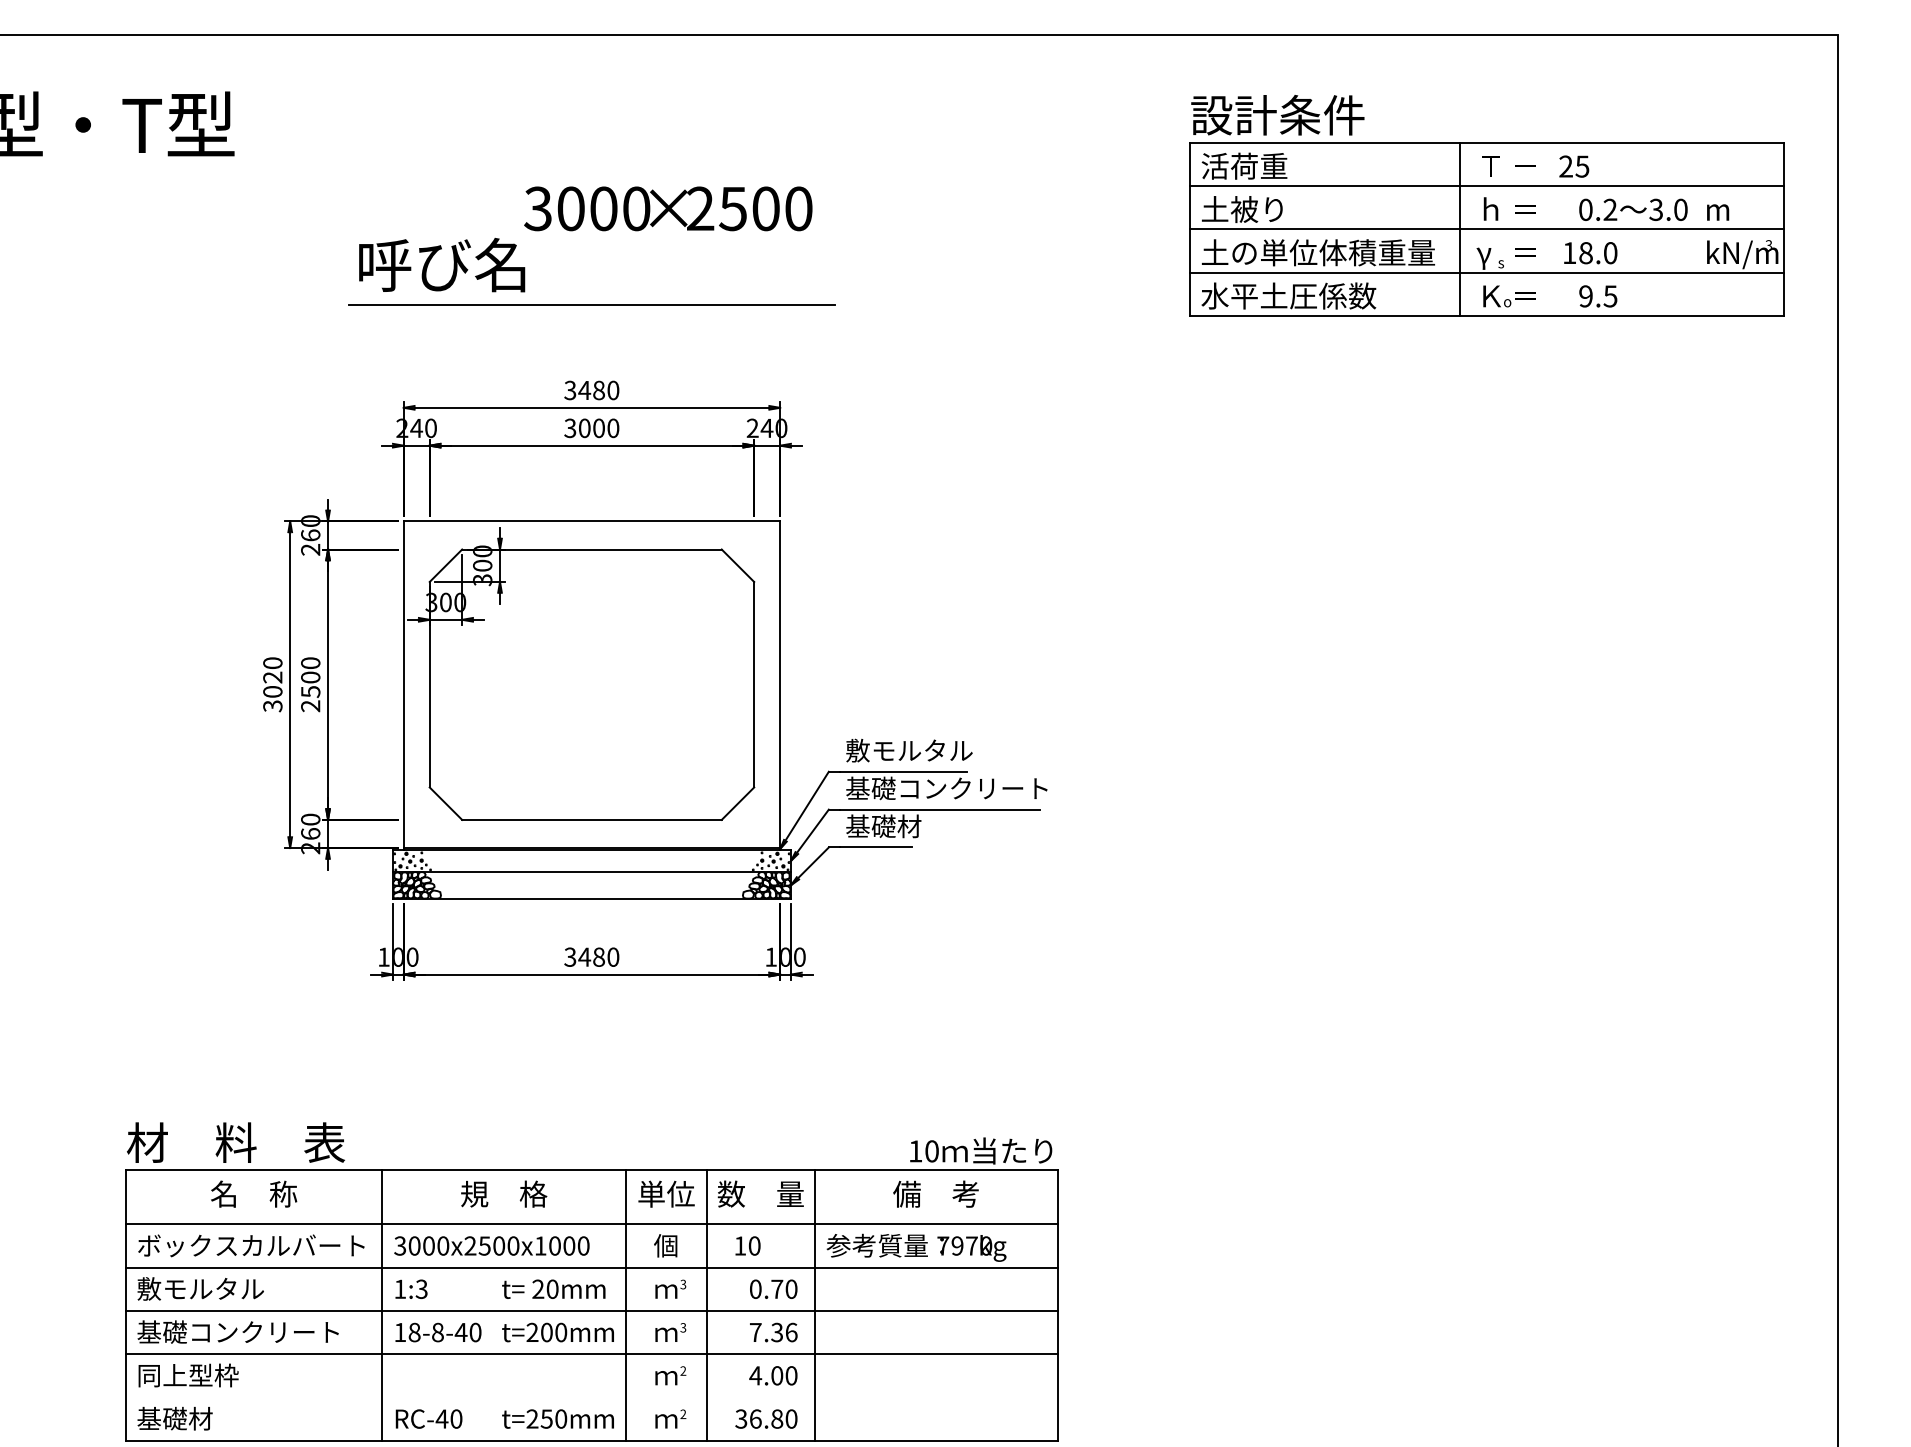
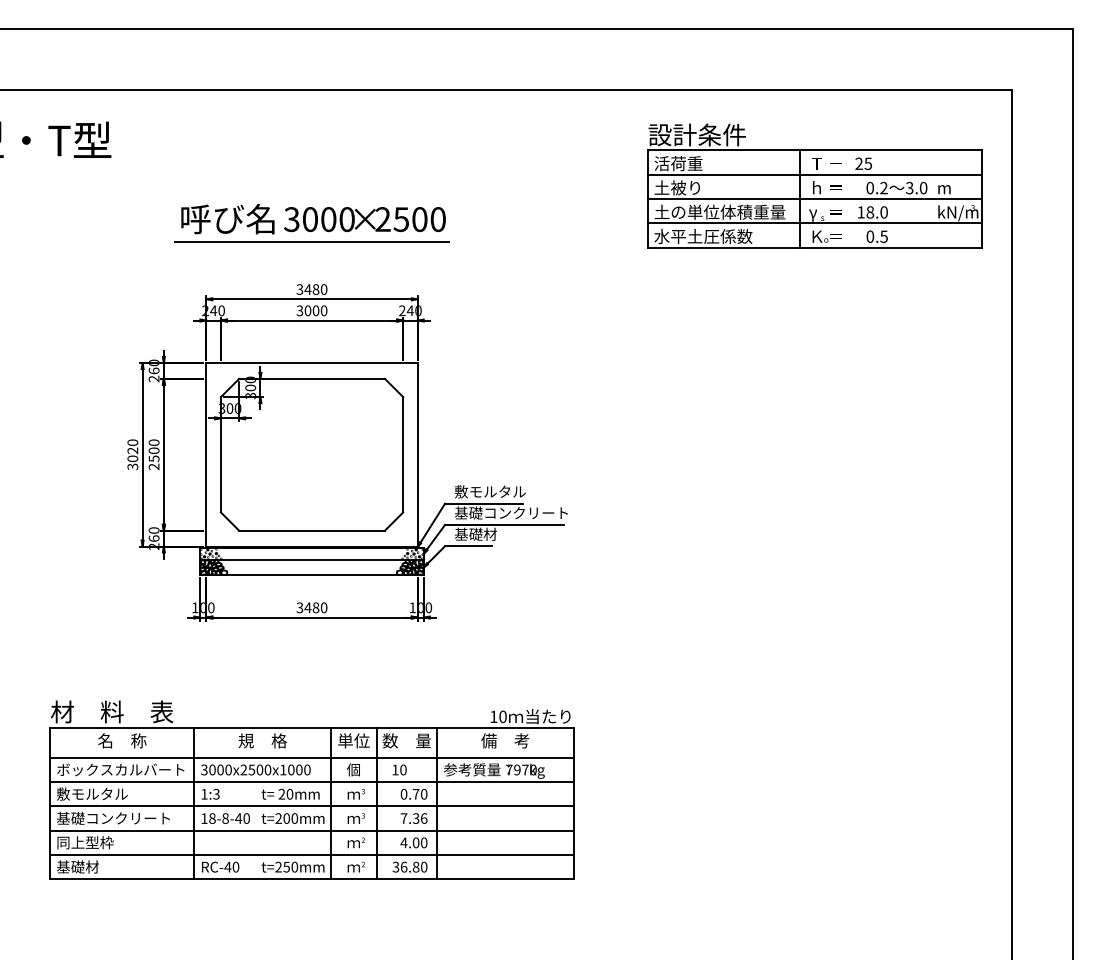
text: (667, 208) -> (364, 219), moved
text: (1586, 296) -> (870, 236), 9.5 -> 0.5
line: (592, 1398) -> (312, 855), added

